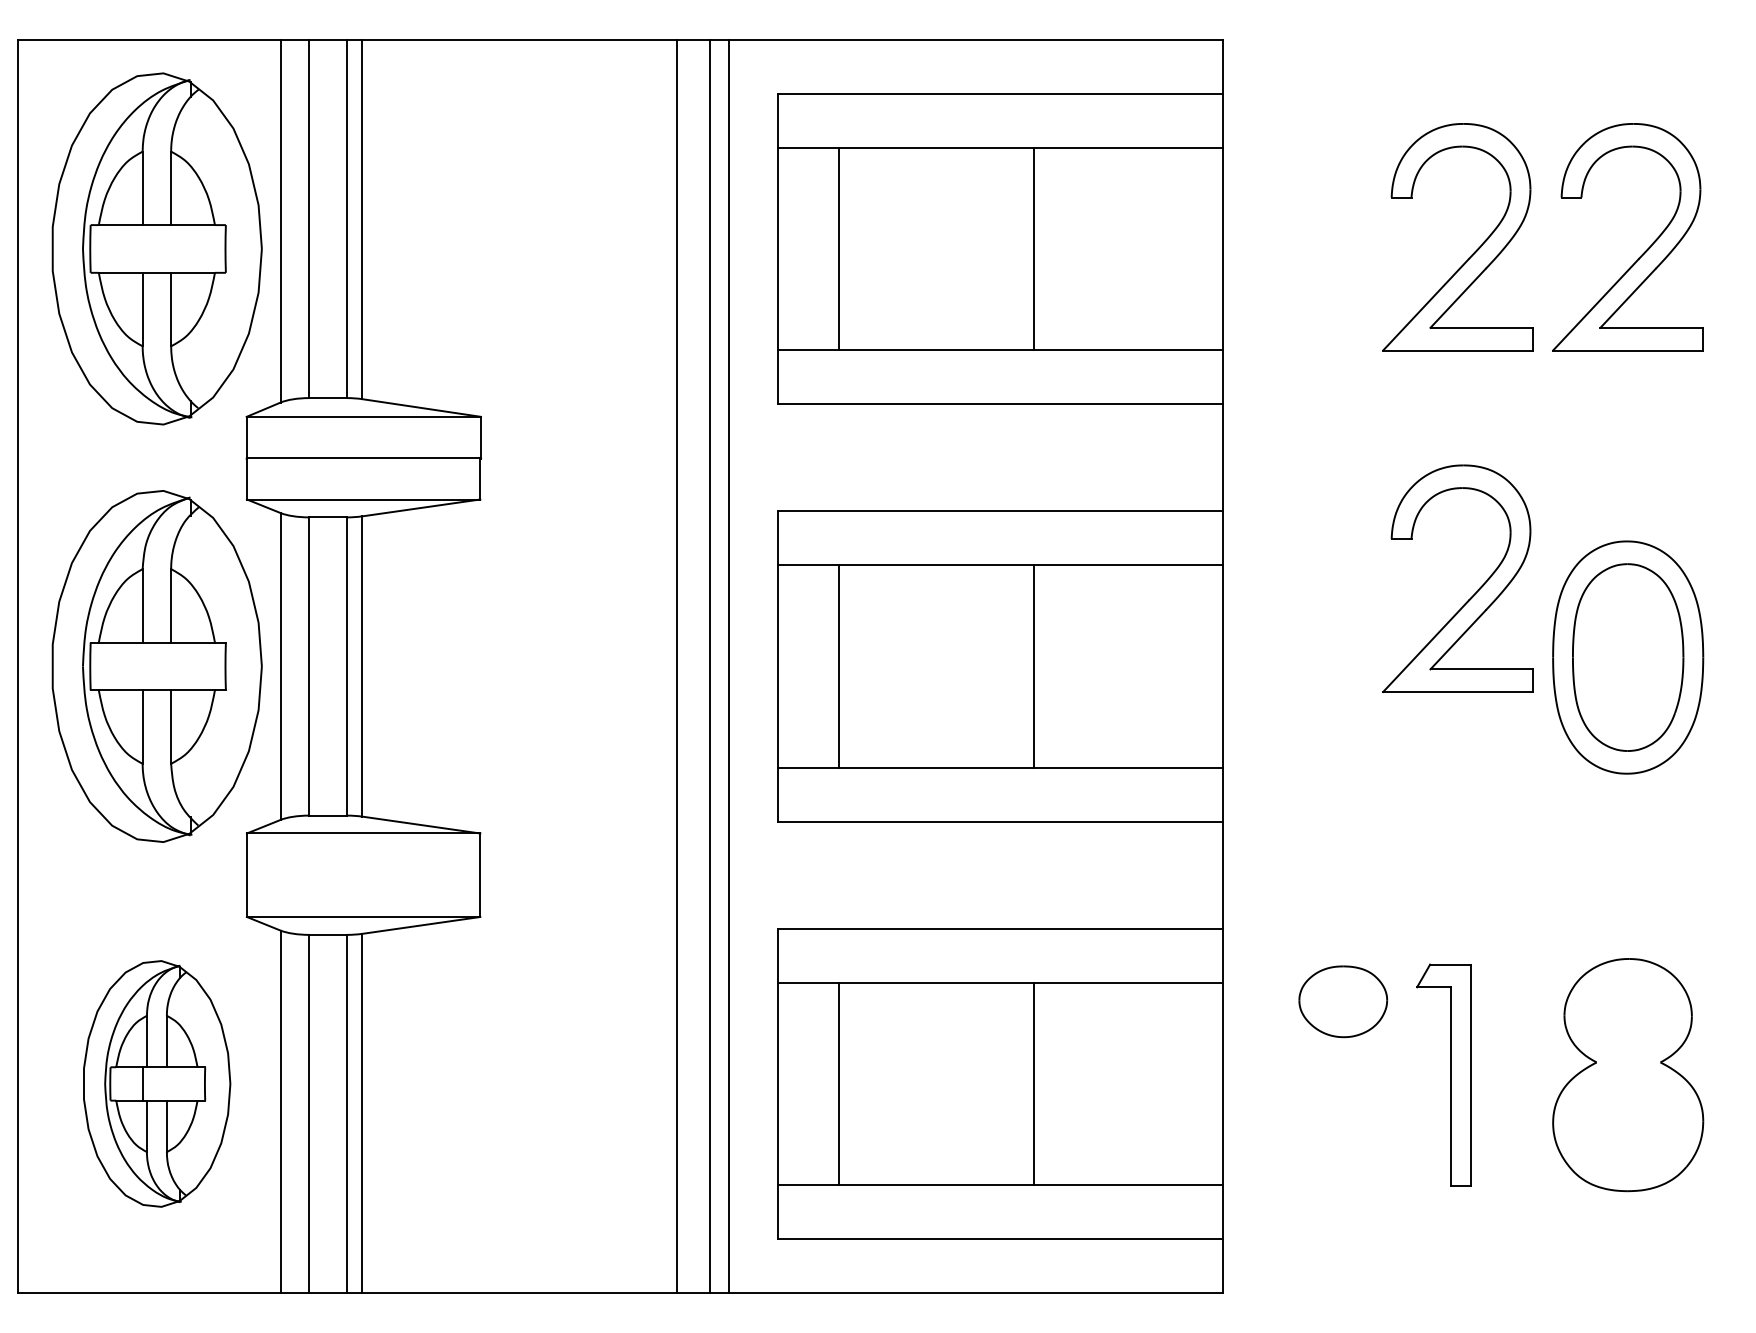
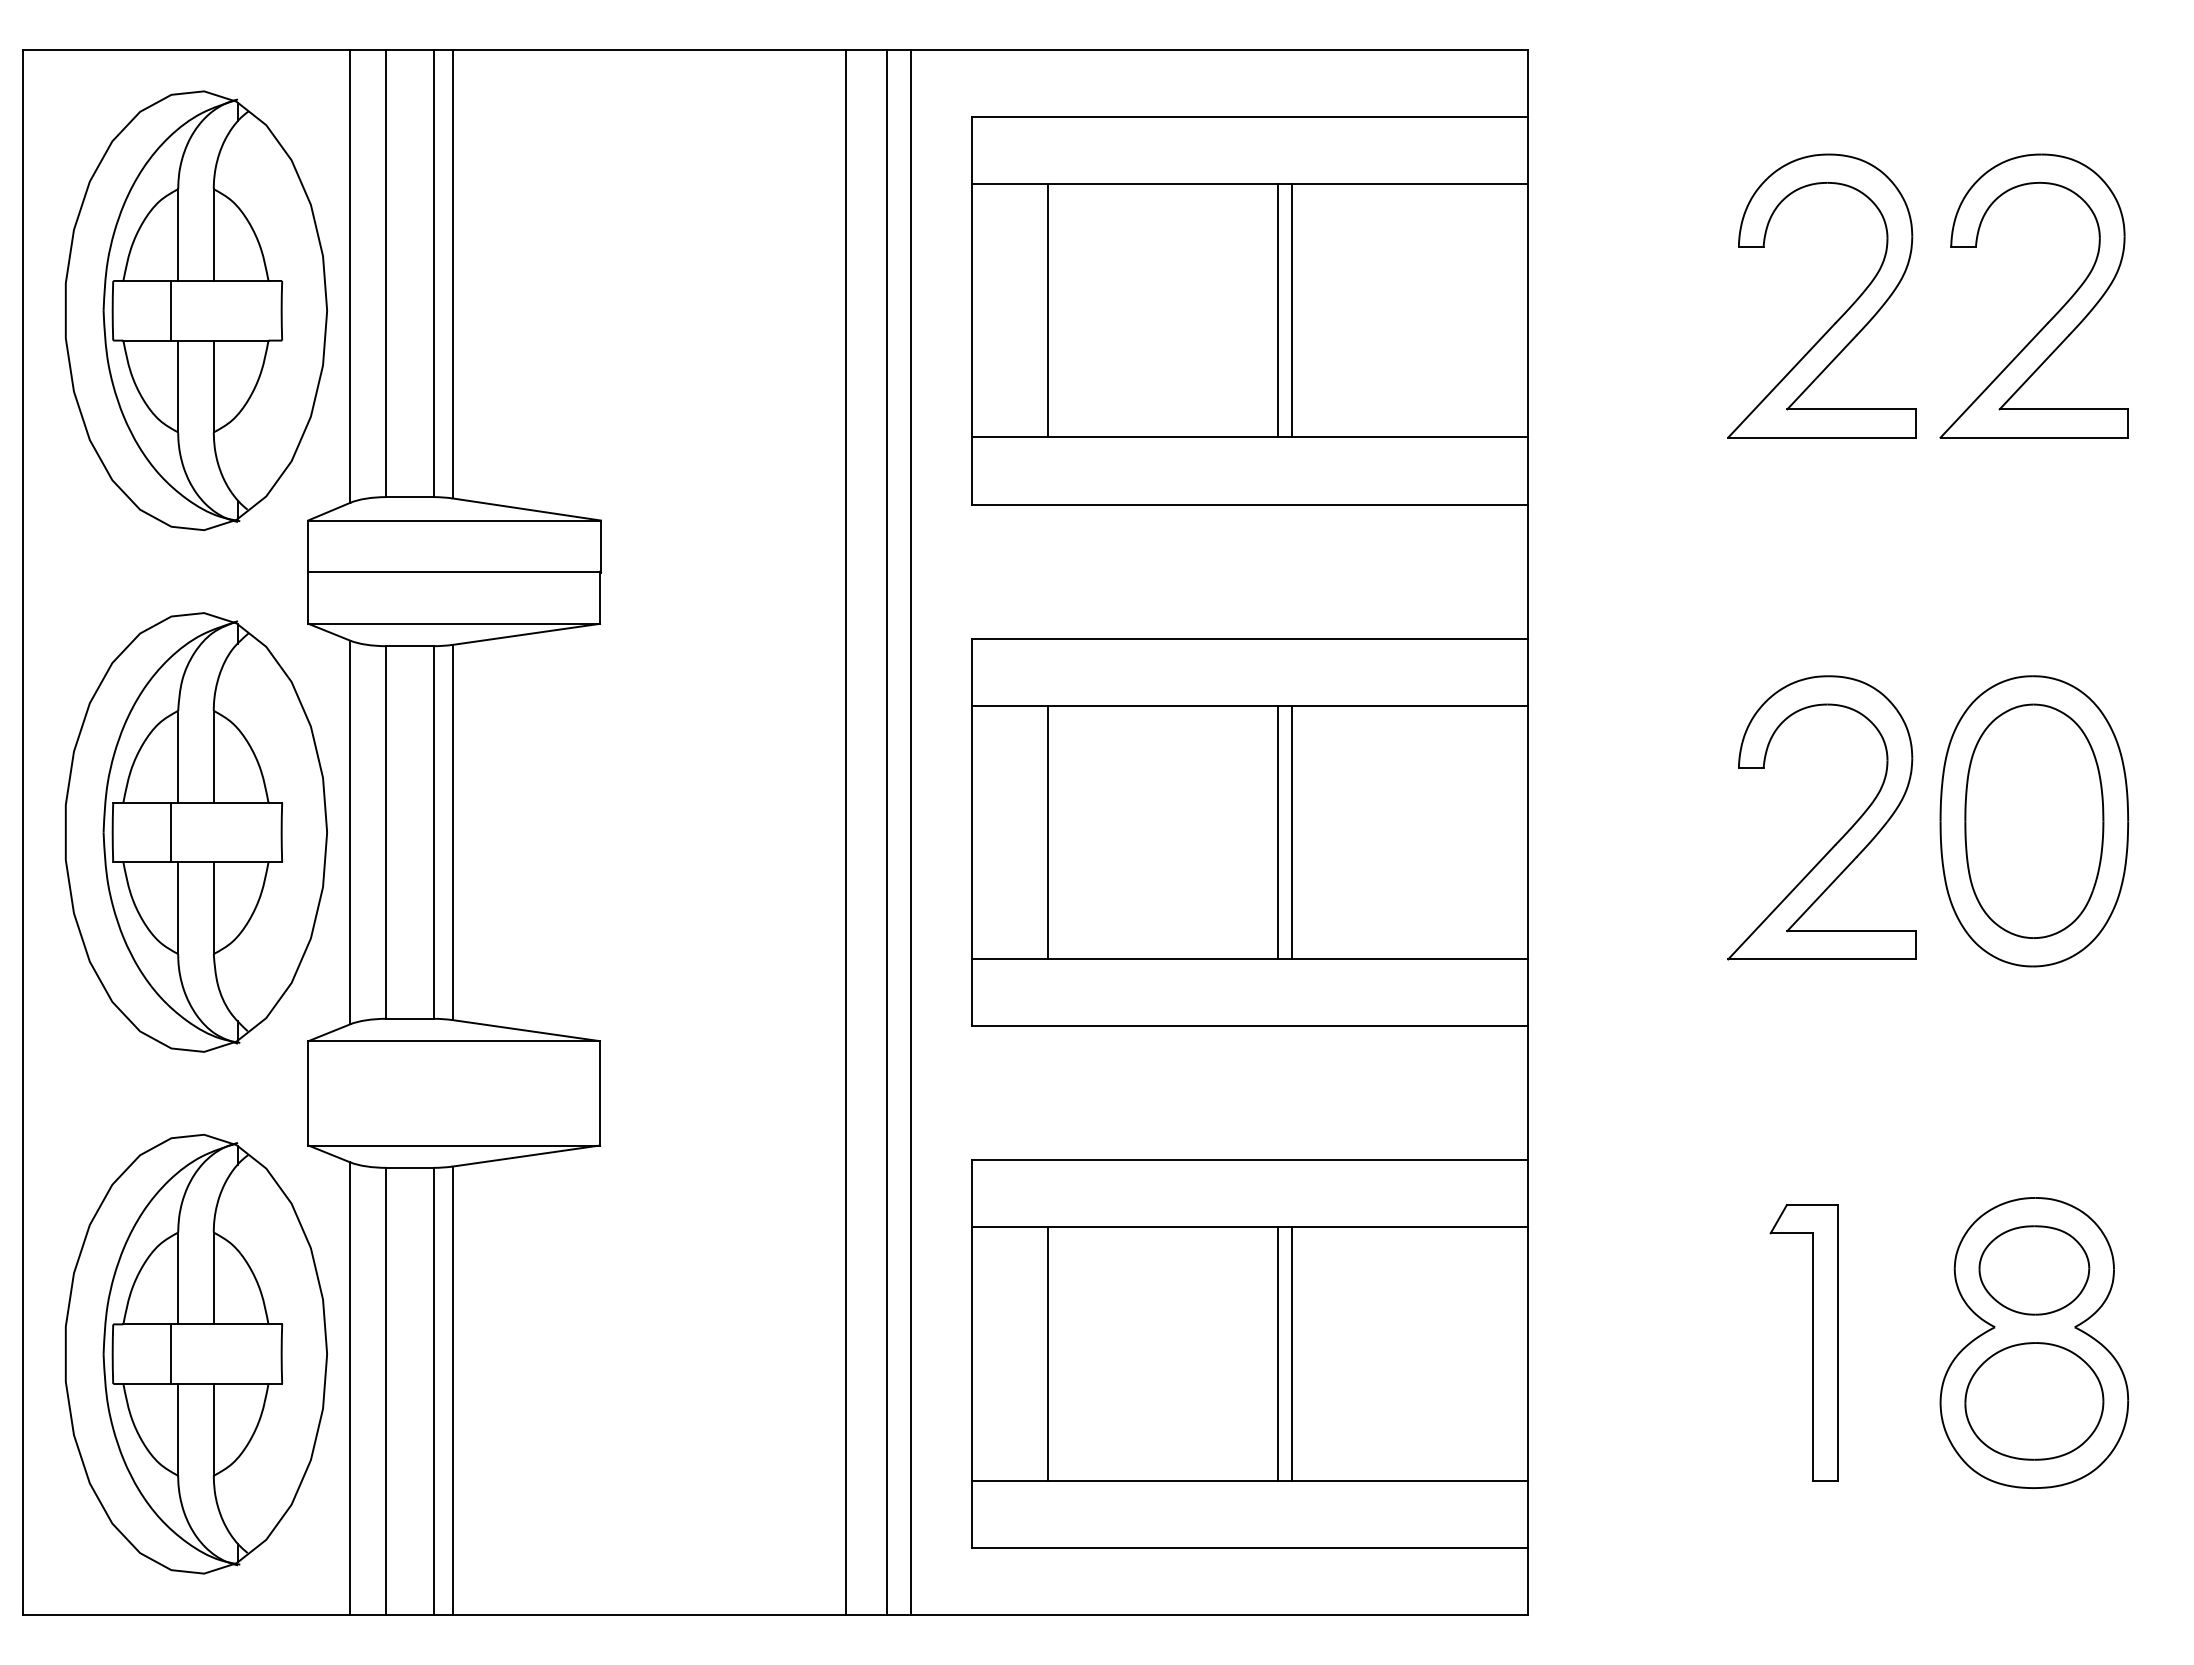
line: (137, 248) -> (171, 310), added
line: (1023, 248) -> (1278, 310), added
part: (1476, 591) -> (1844, 833), moved
line: (137, 666) -> (171, 832), added
line: (1023, 666) -> (1278, 832), added
part: (1343, 1001) -> (2034, 1270), moved
part: (156, 1083) -> (195, 1353), size x1.43
line: (1023, 1083) -> (1278, 1353), added
part: (1628, 1121) -> (2034, 1401), added

